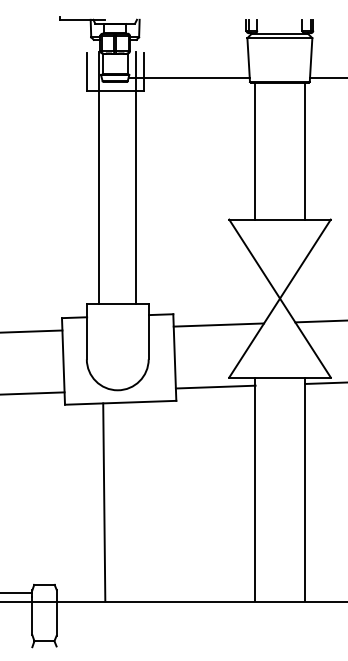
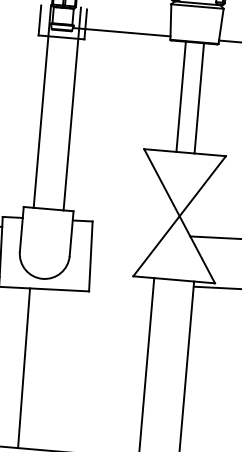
line: (255, 150) -> (181, 96), moved
line: (304, 150) -> (199, 97), moved
line: (218, 324) -> (128, 232), removed
line: (215, 386) -> (121, 282), removed

